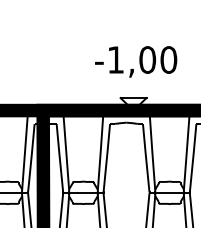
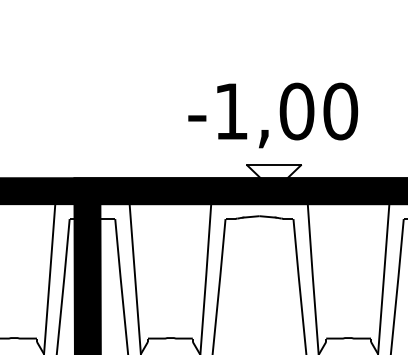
text: (136, 61) -> (273, 114), moved

